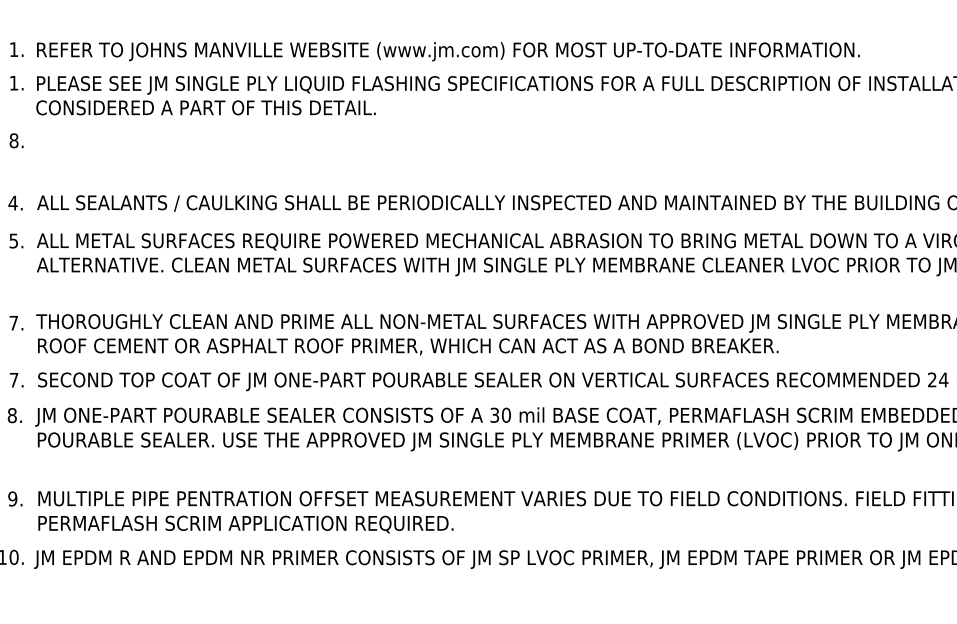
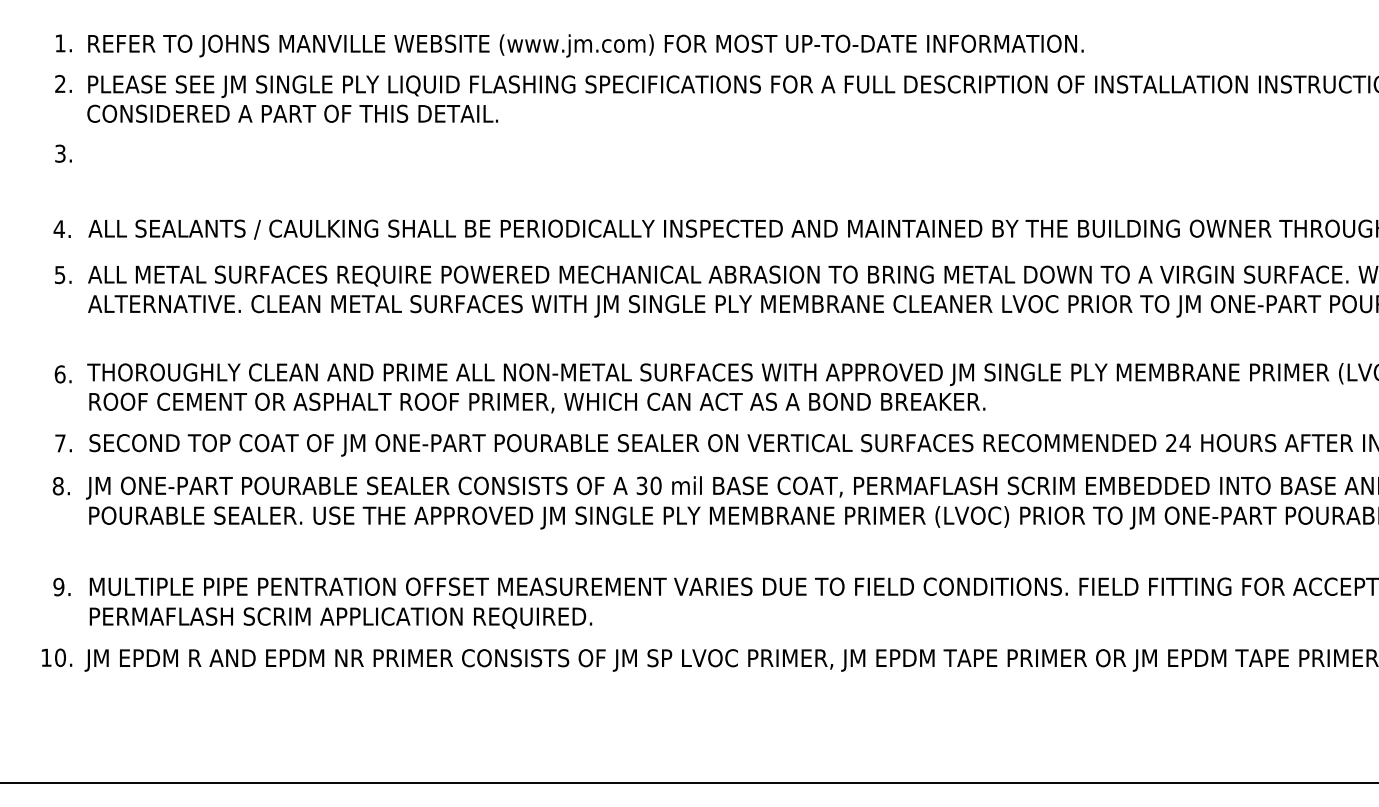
text: (14, 82) -> (60, 83), 1. -> 2.
text: (14, 140) -> (60, 153), 8. -> 3.
text: (13, 323) -> (59, 374), 7. -> 6.

